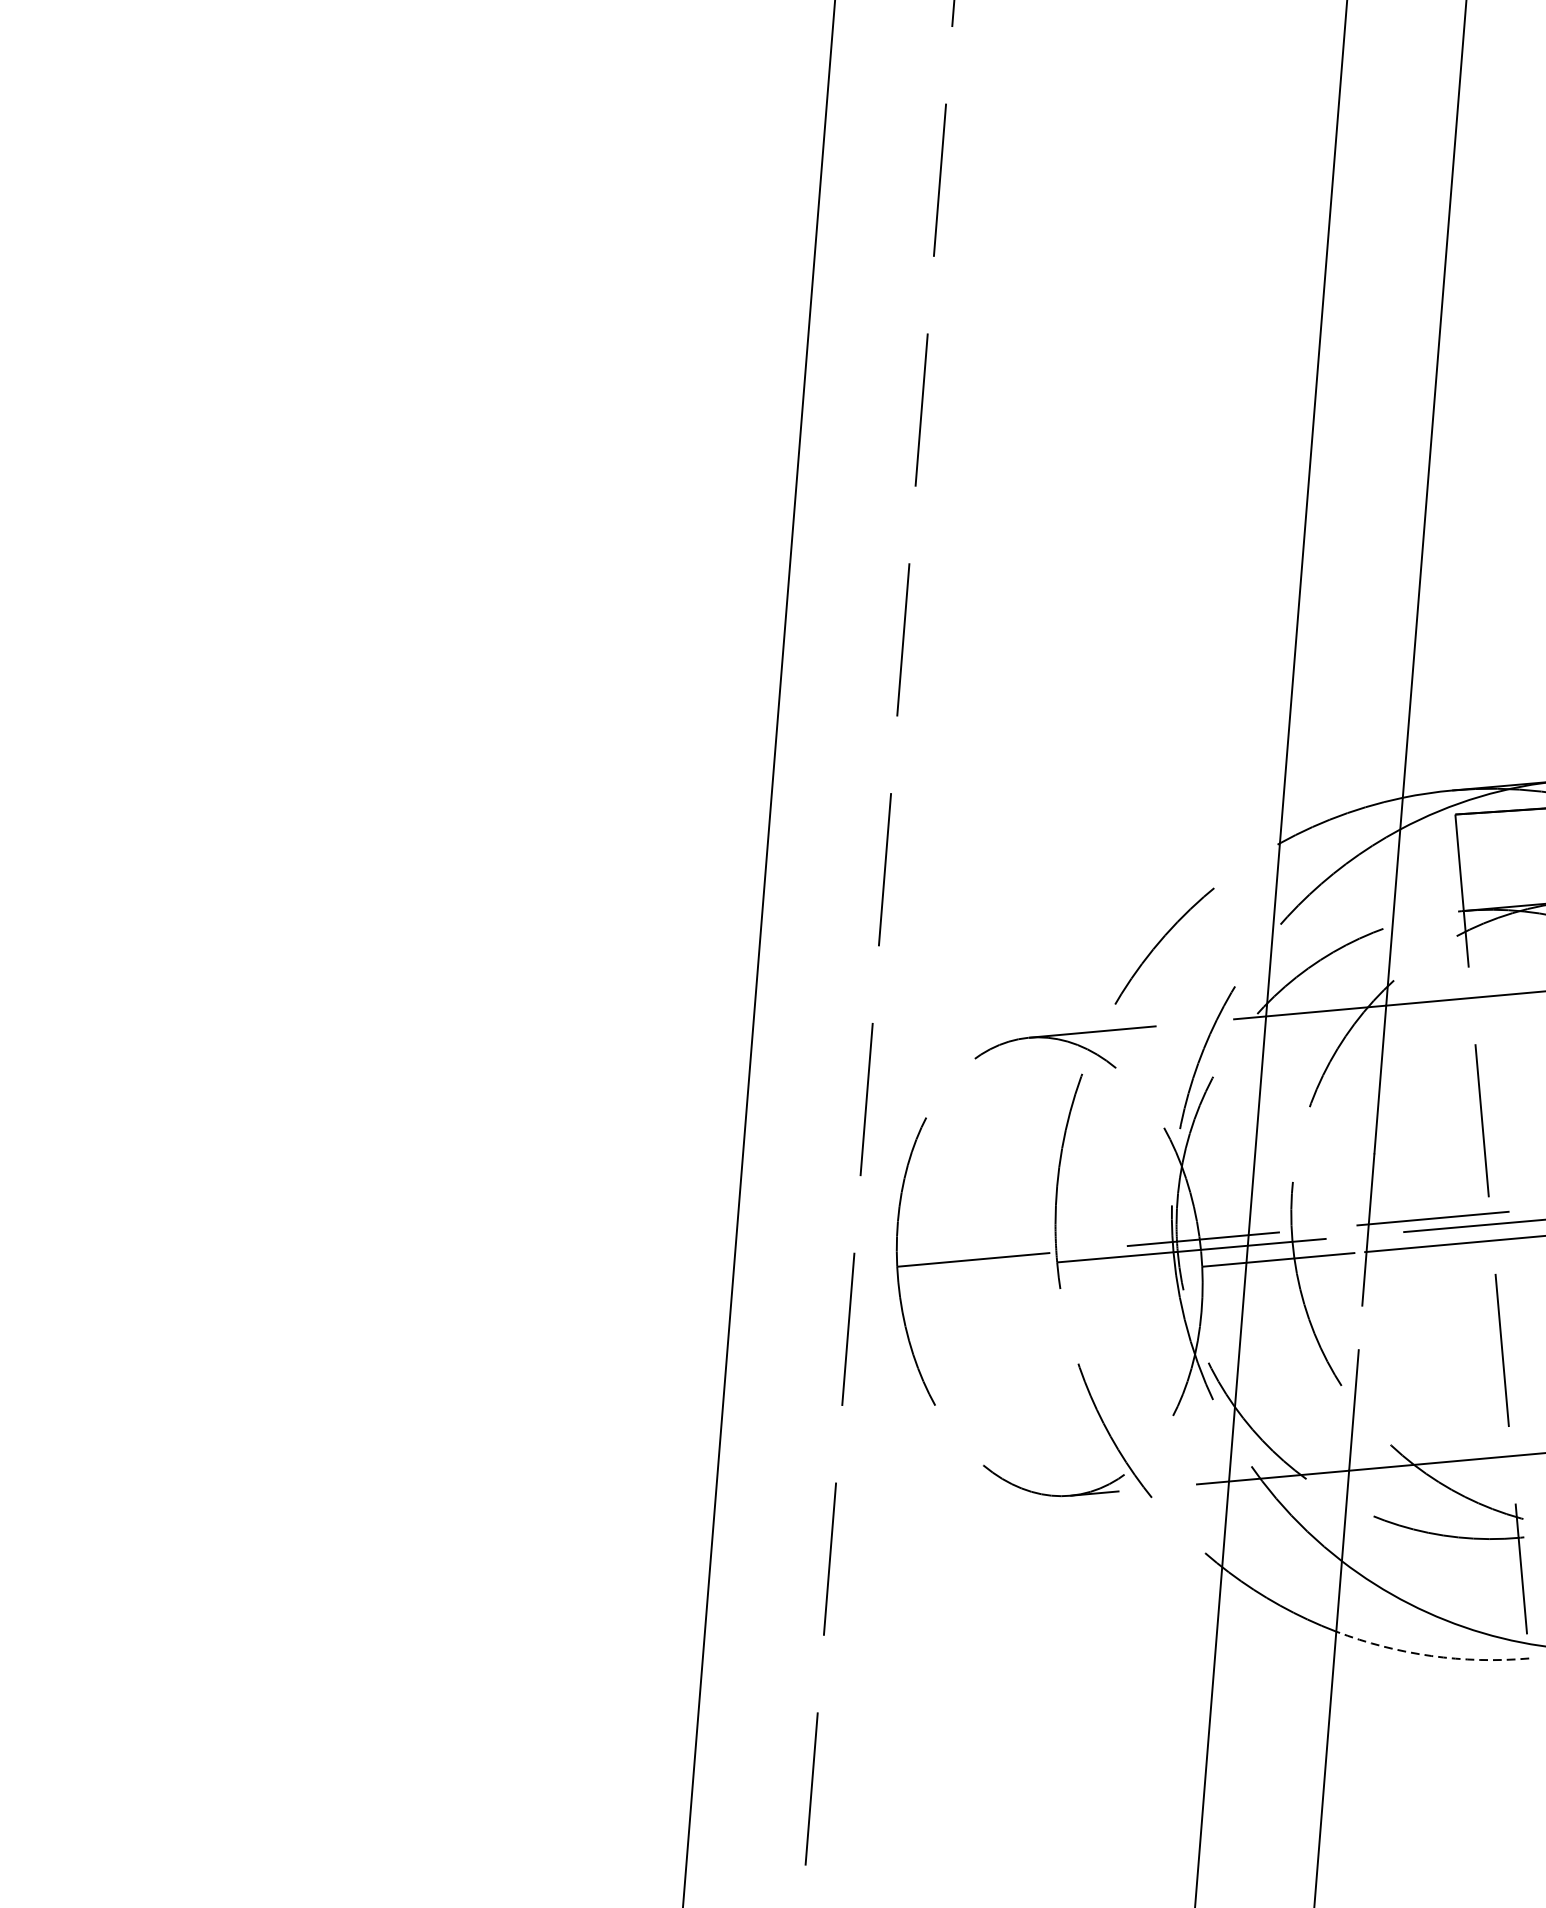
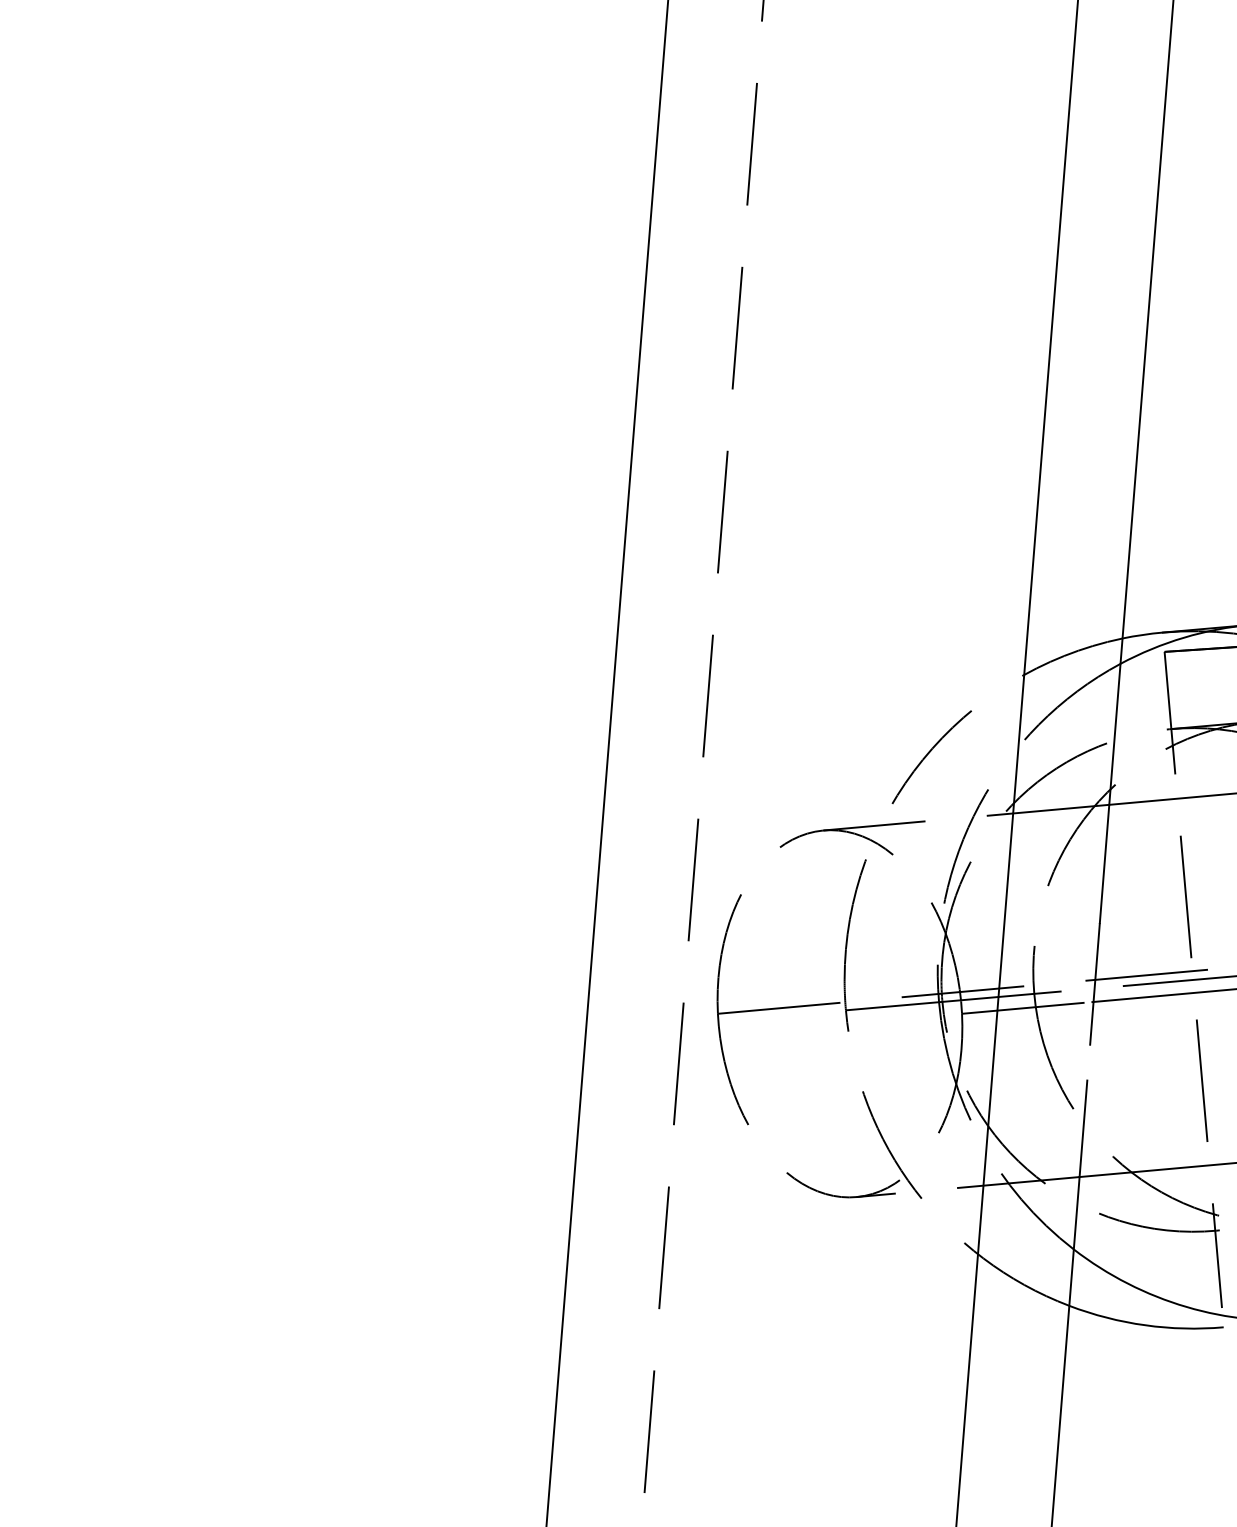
arc: (1431, 1656) -> (1145, 1325), dashed -> solid

